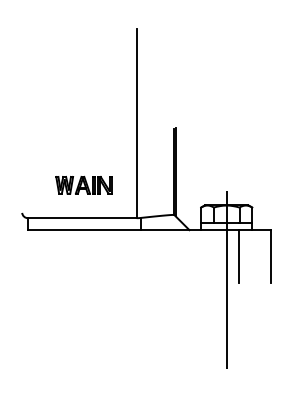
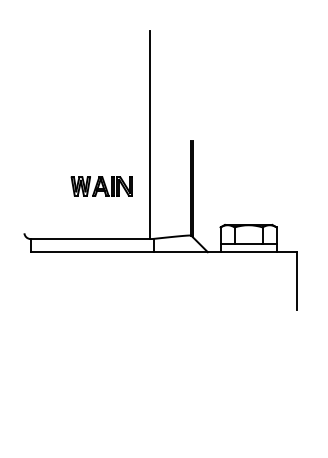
part: (83, 184) -> (101, 185), moved
line: (238, 256) -> (261, 281), removed
line: (226, 280) -> (248, 307), removed

